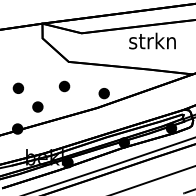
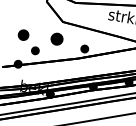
part: (64, 86) -> (57, 39), size x1.6
part: (18, 87) -> (23, 34), size x1.4

